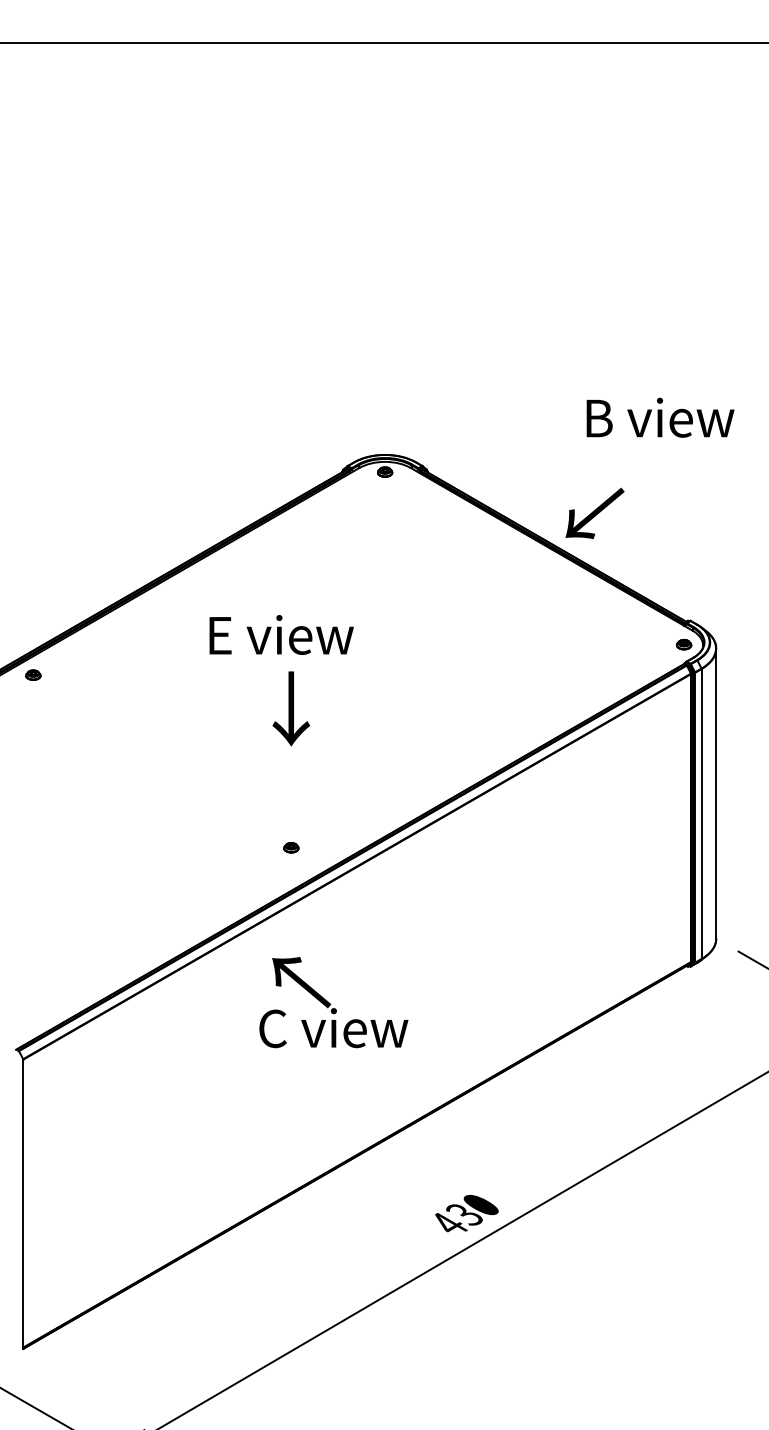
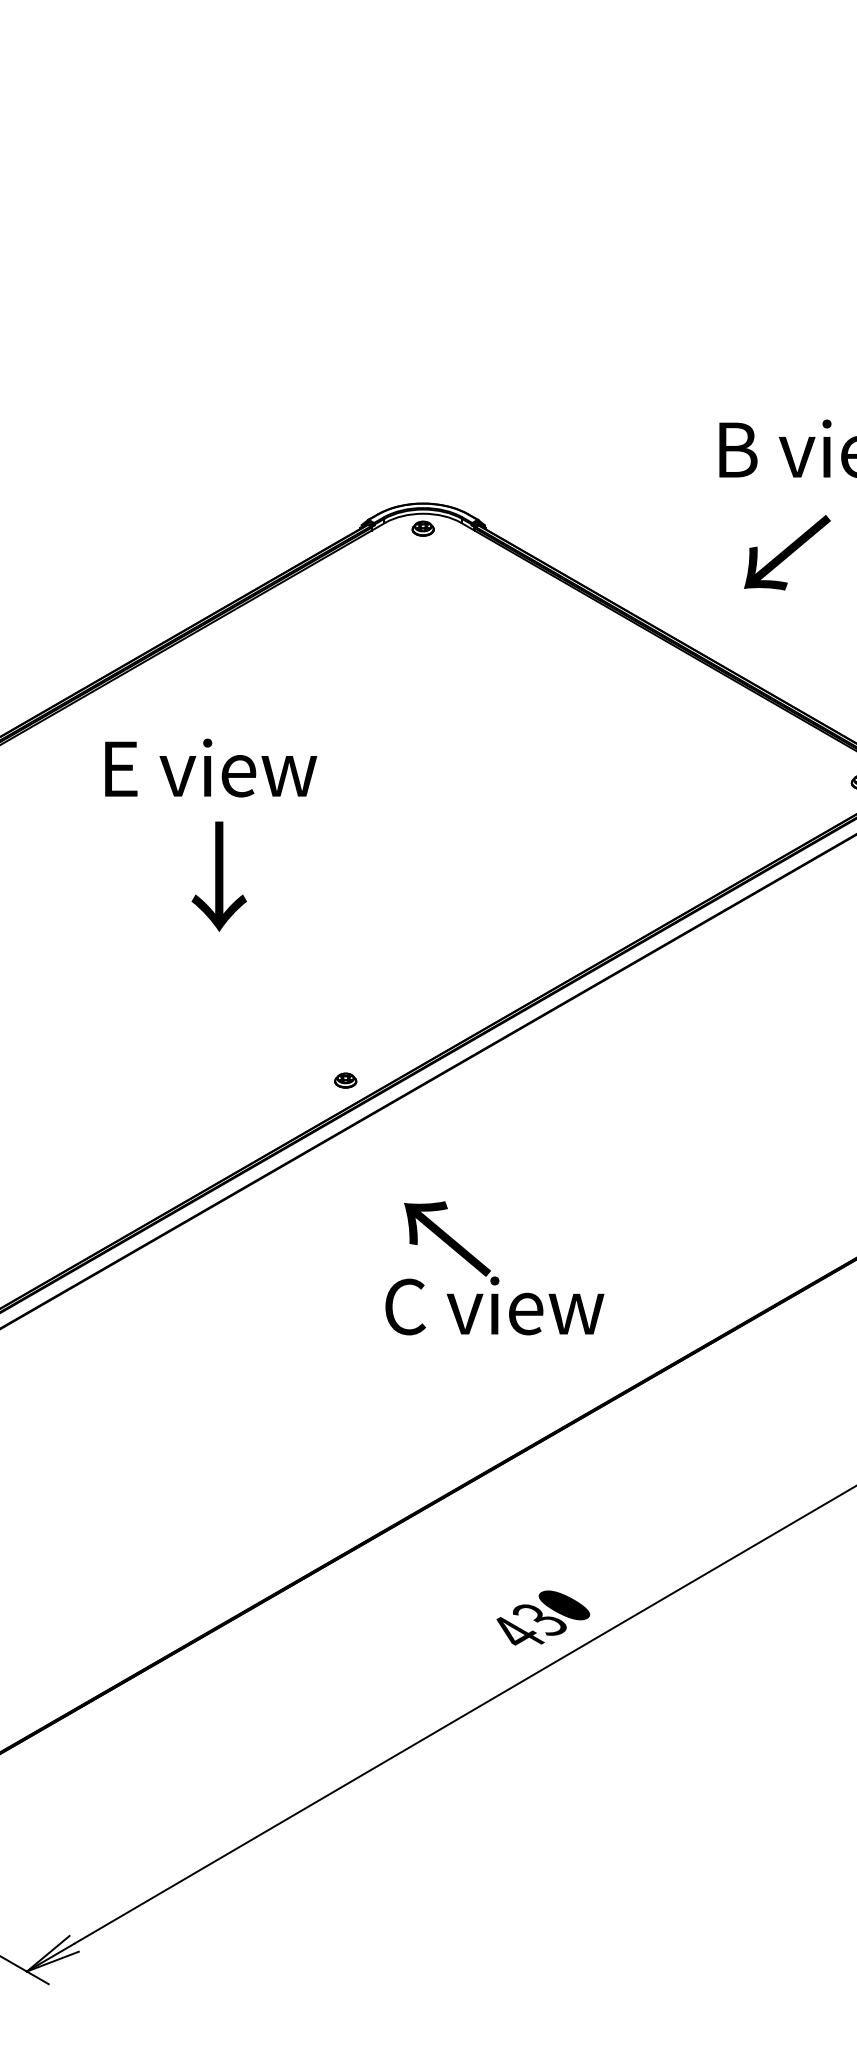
text: (594, 512) -> (786, 551), moved
text: (281, 634) -> (210, 767), moved
text: (290, 708) -> (218, 876), moved
part: (291, 847) -> (345, 1080), moved
text: (333, 1002) -> (494, 1268), moved

